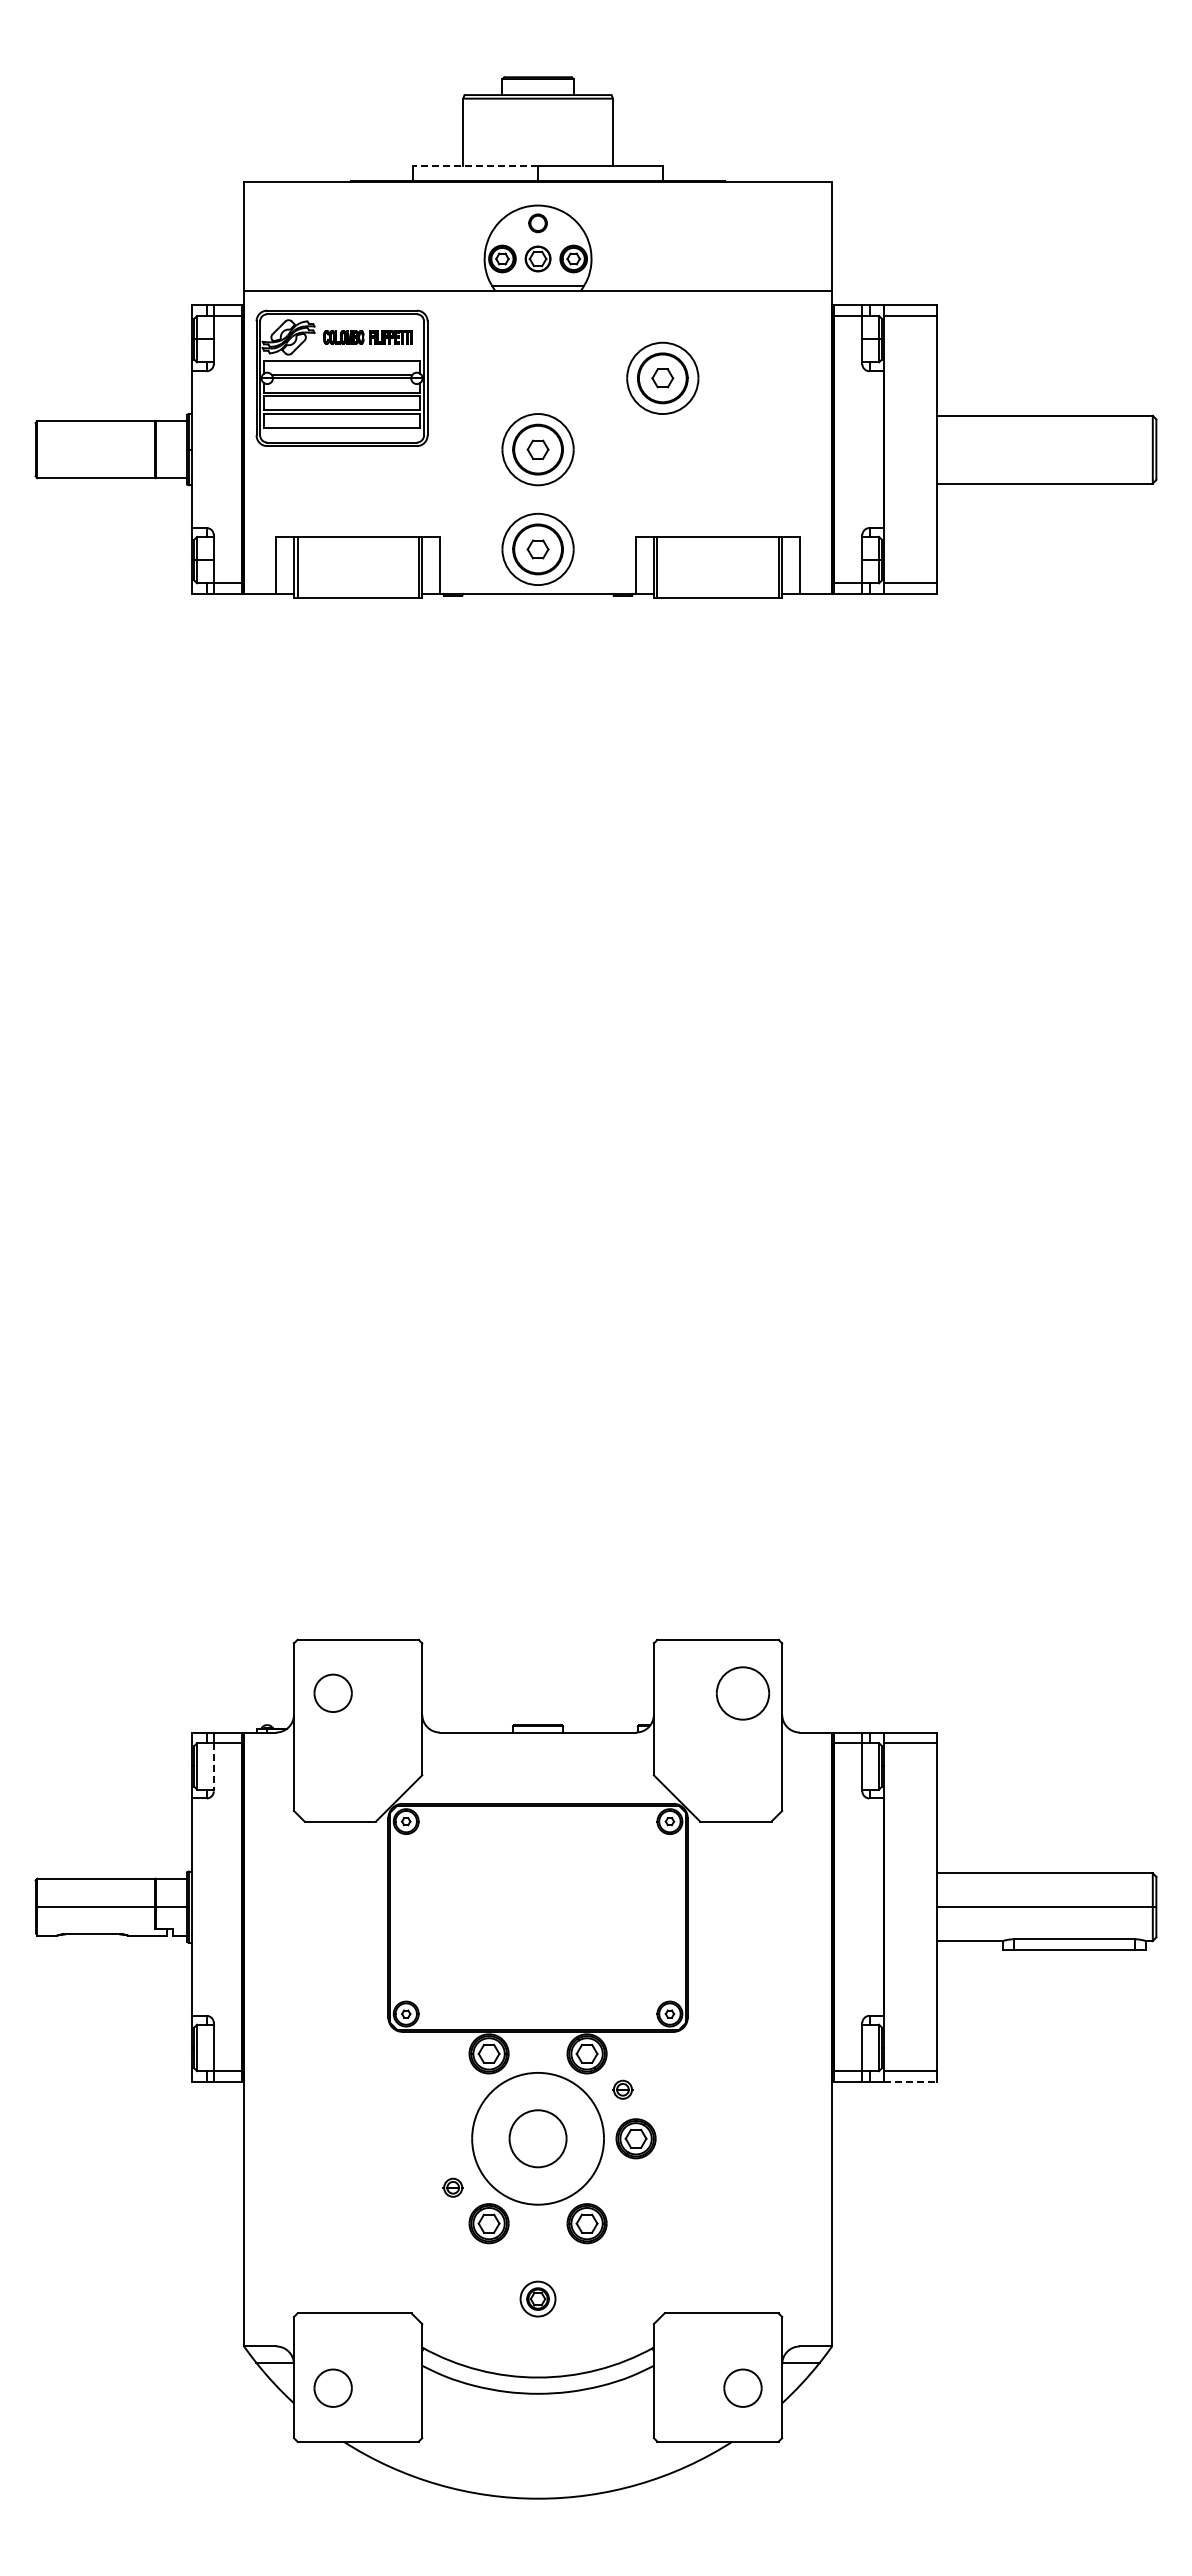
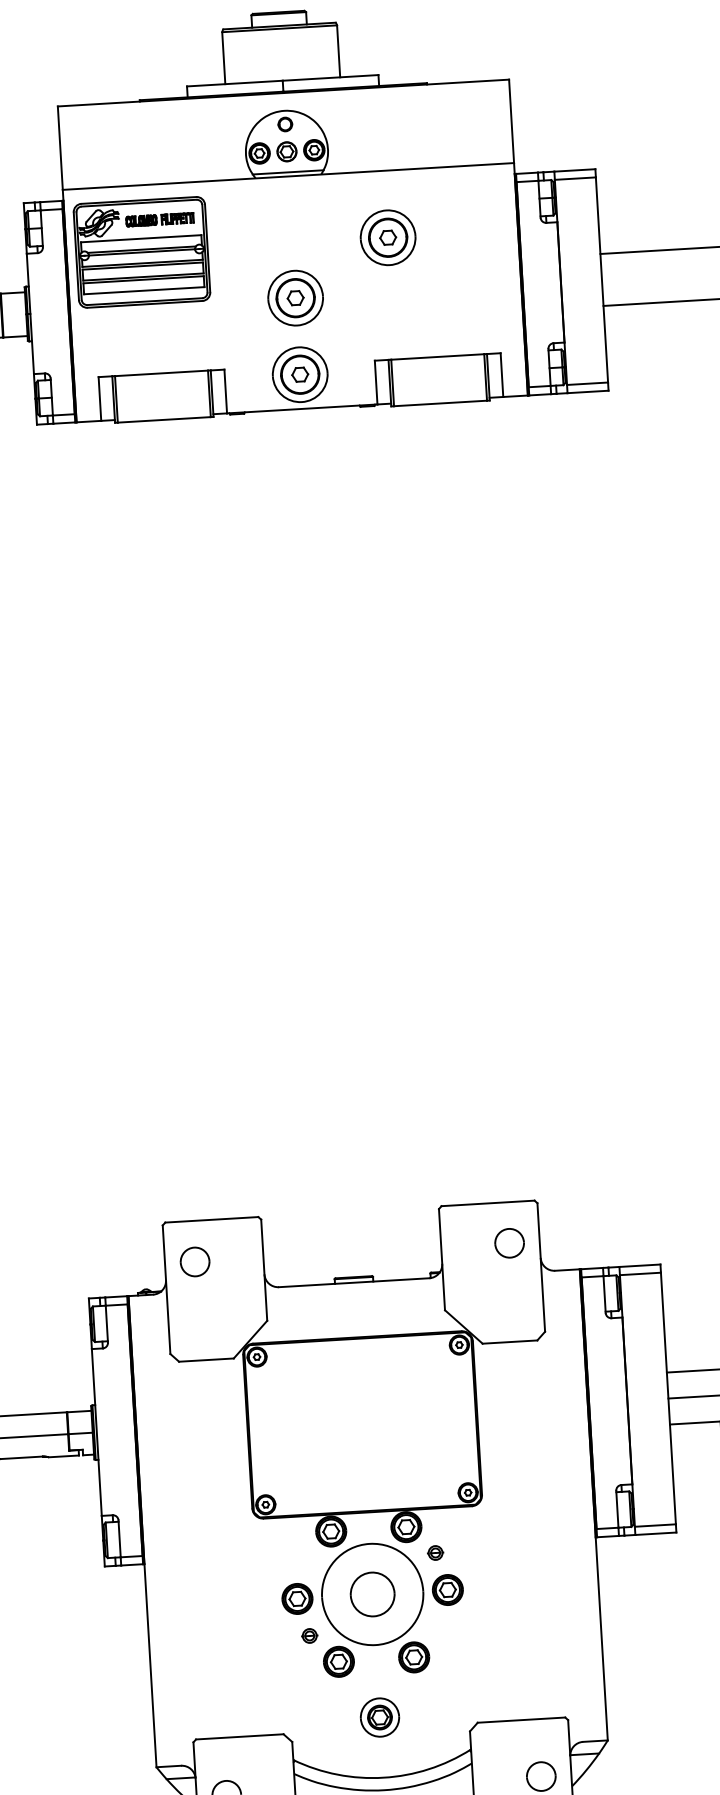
line: (475, 166) -> (234, 83), dashed -> solid
part: (742, 1692) -> (509, 1242), size x0.71
line: (213, 1767) -> (106, 1324), dashed -> solid
line: (910, 2081) -> (655, 1533), dashed -> solid
part: (439, 2138) -> (297, 1598), added
part: (537, 2298) -> (379, 1717), size x1.43

